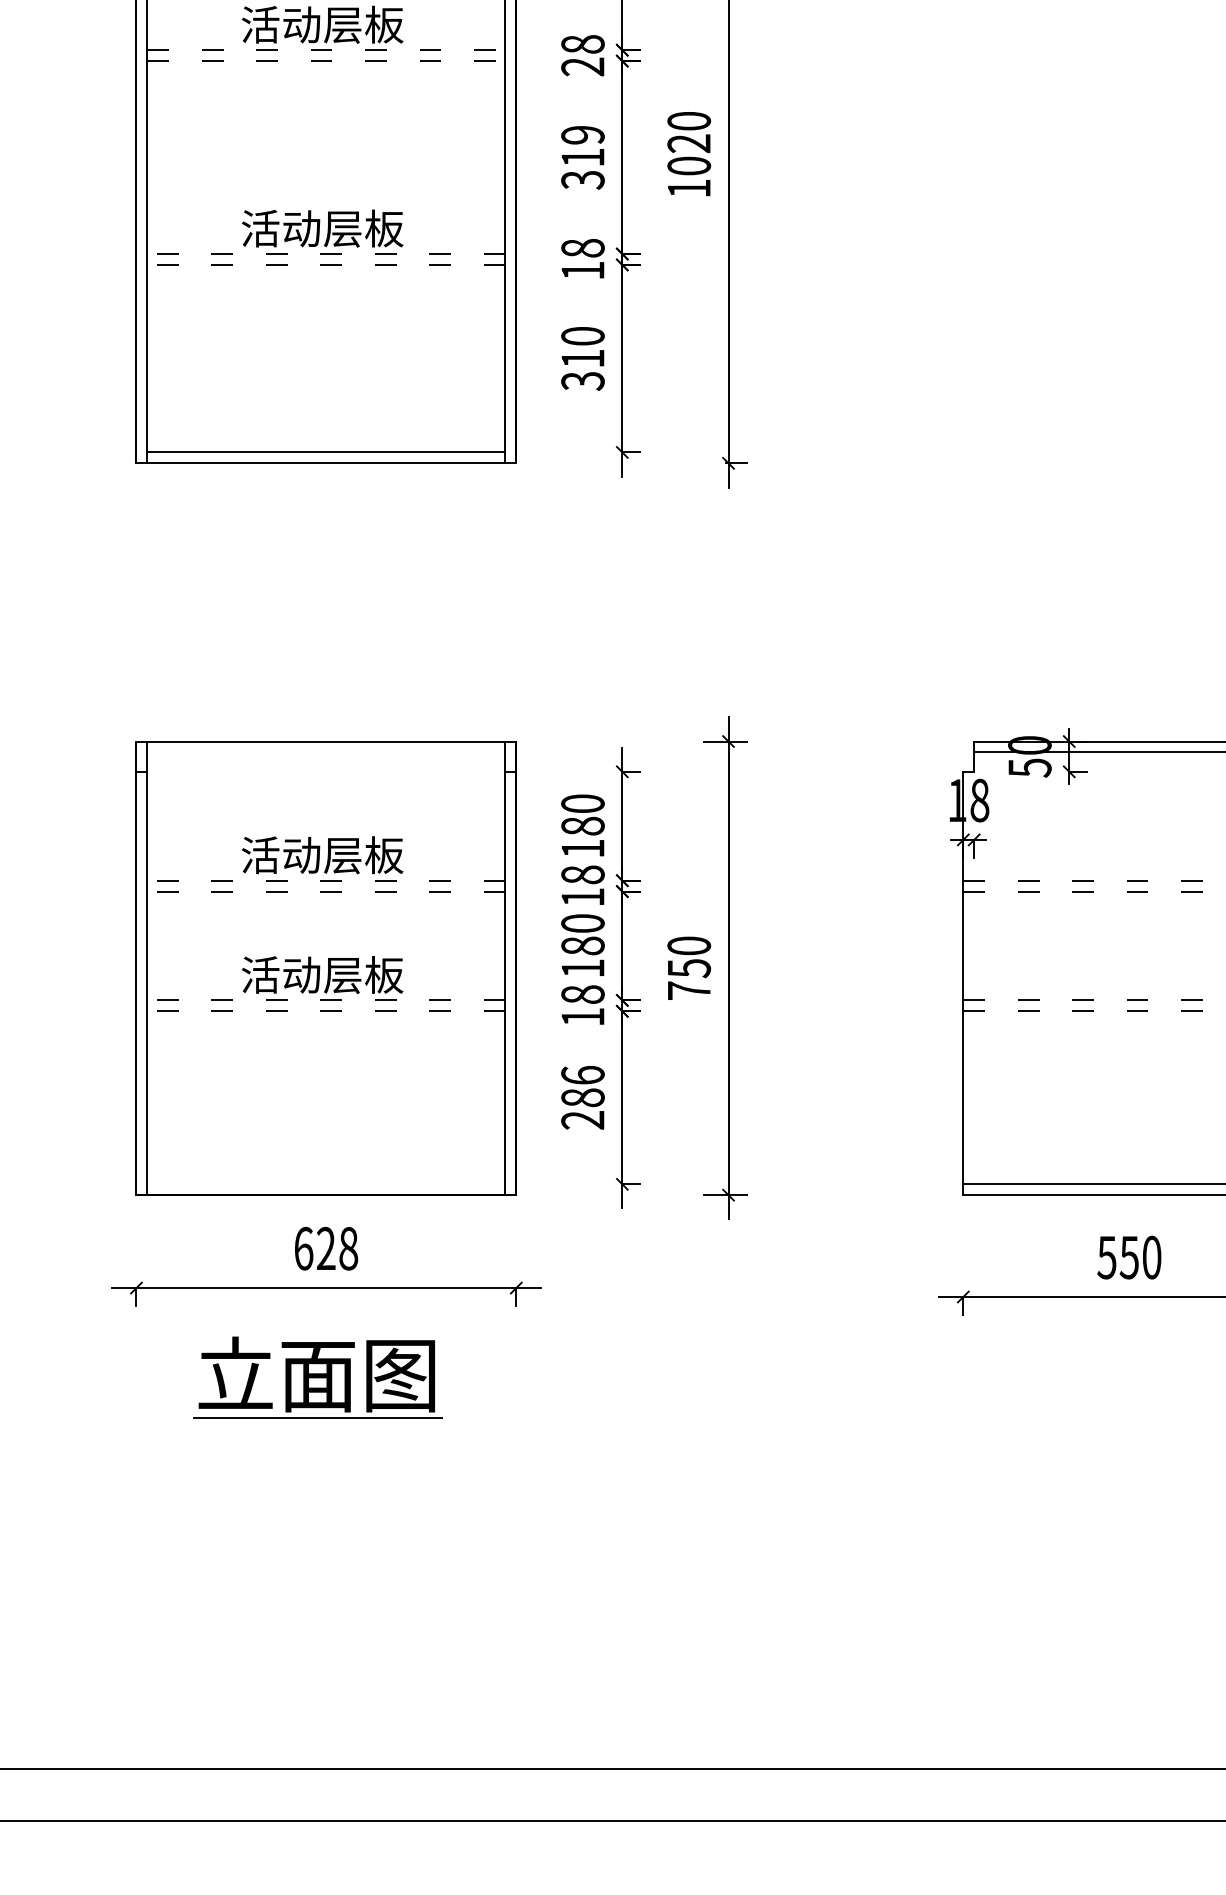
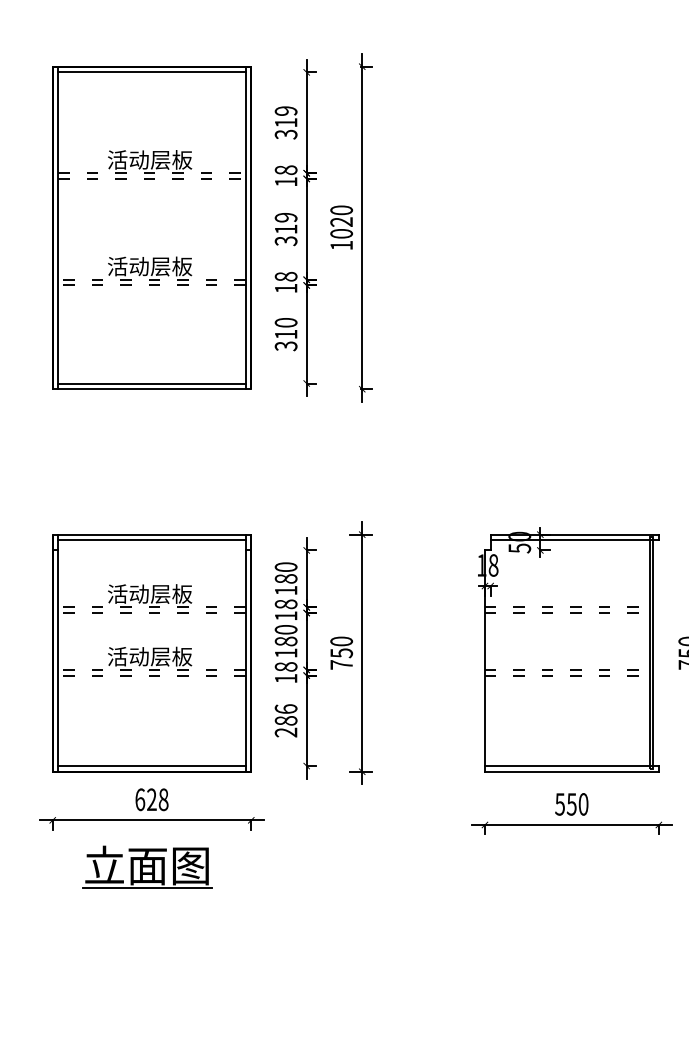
text: (581, 65) -> (285, 181), 28 -> 18
line: (325, 752) -> (151, 540), added
line: (325, 1185) -> (151, 766), added

